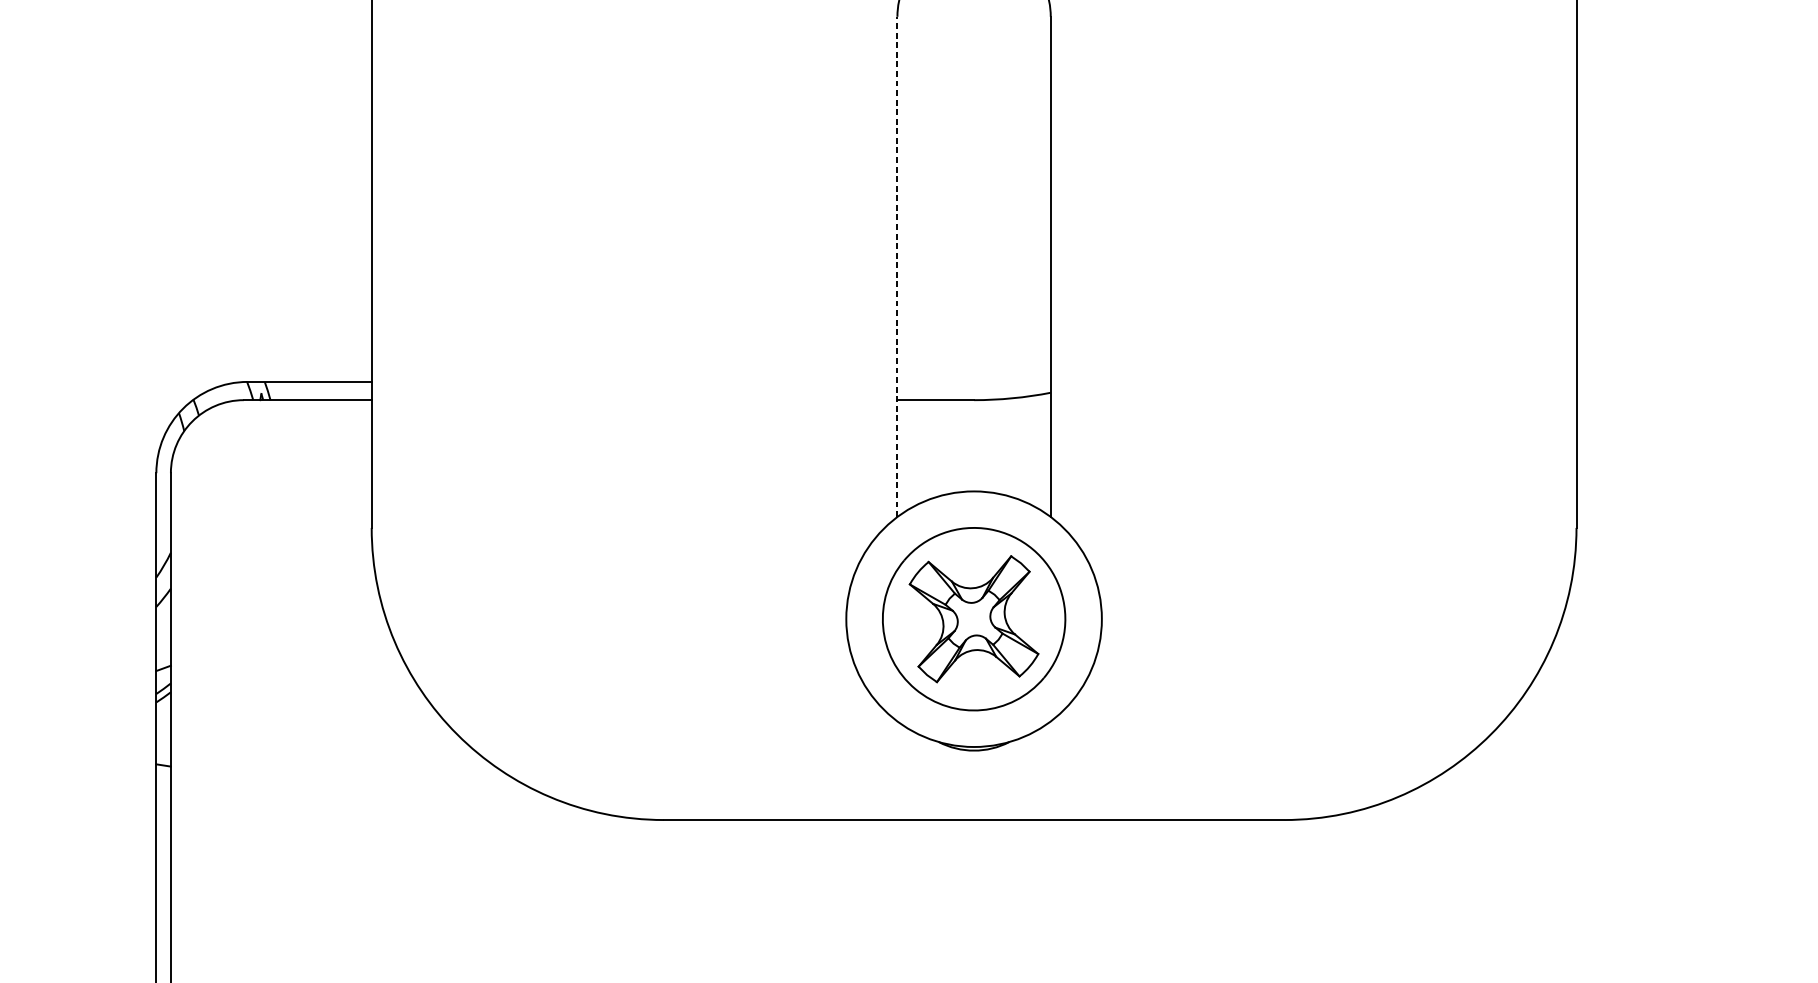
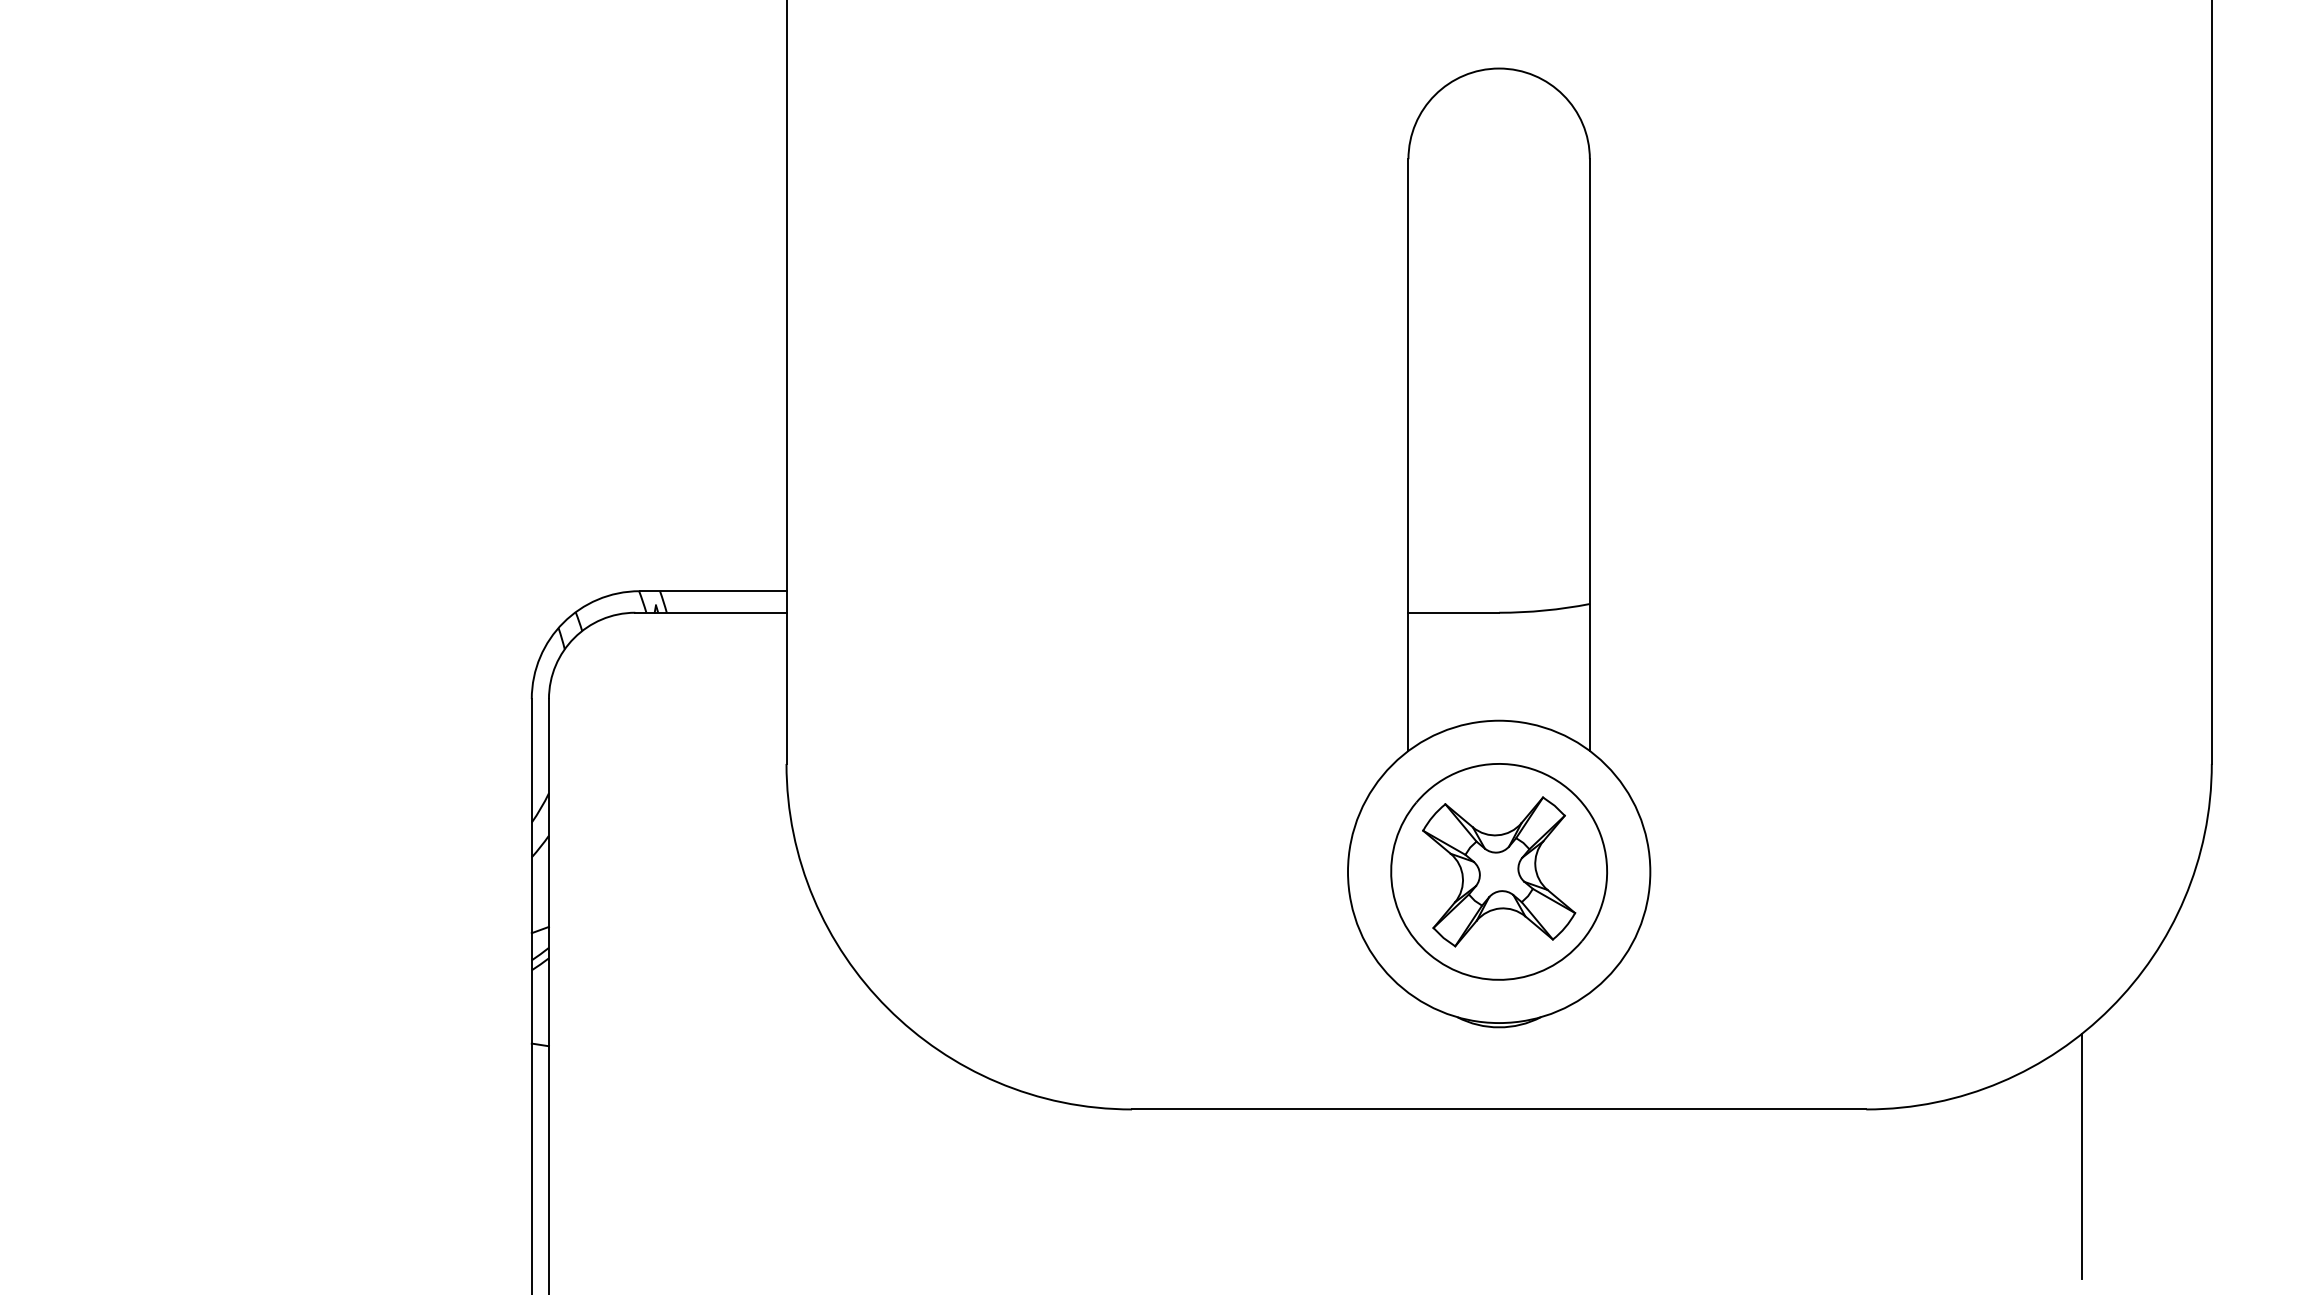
line: (897, 267) -> (1408, 455), dashed -> solid
line: (1467, 858) -> (2082, 1155), added

